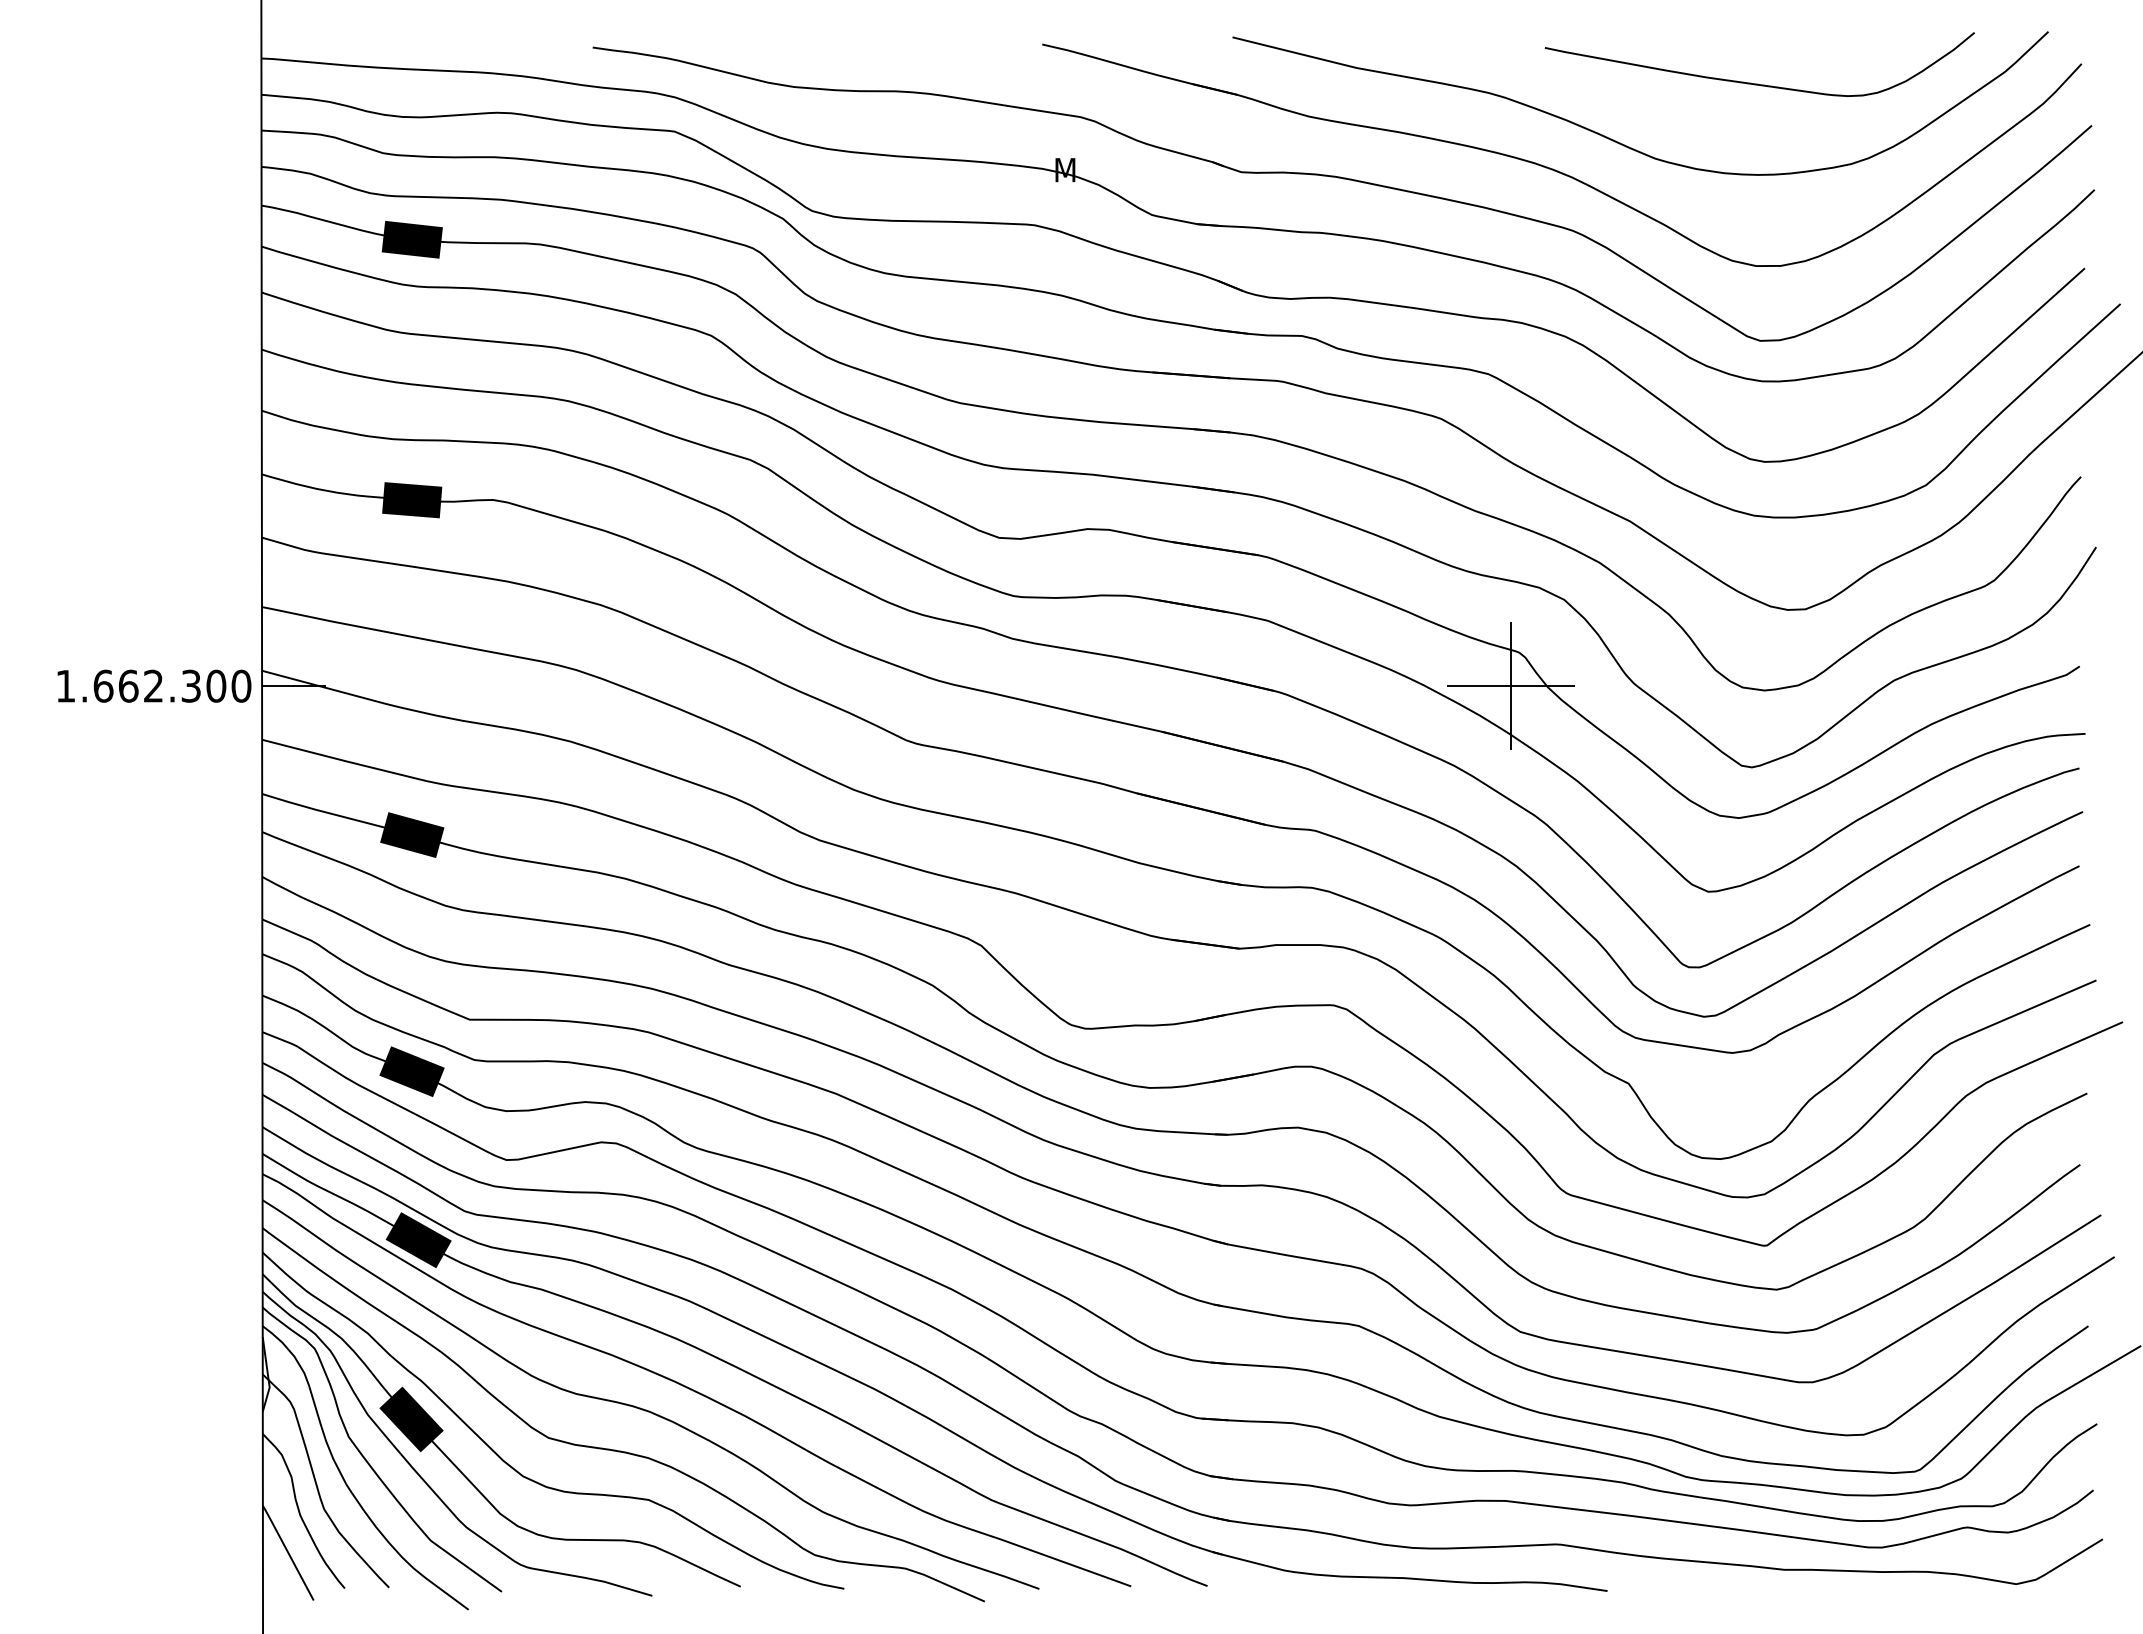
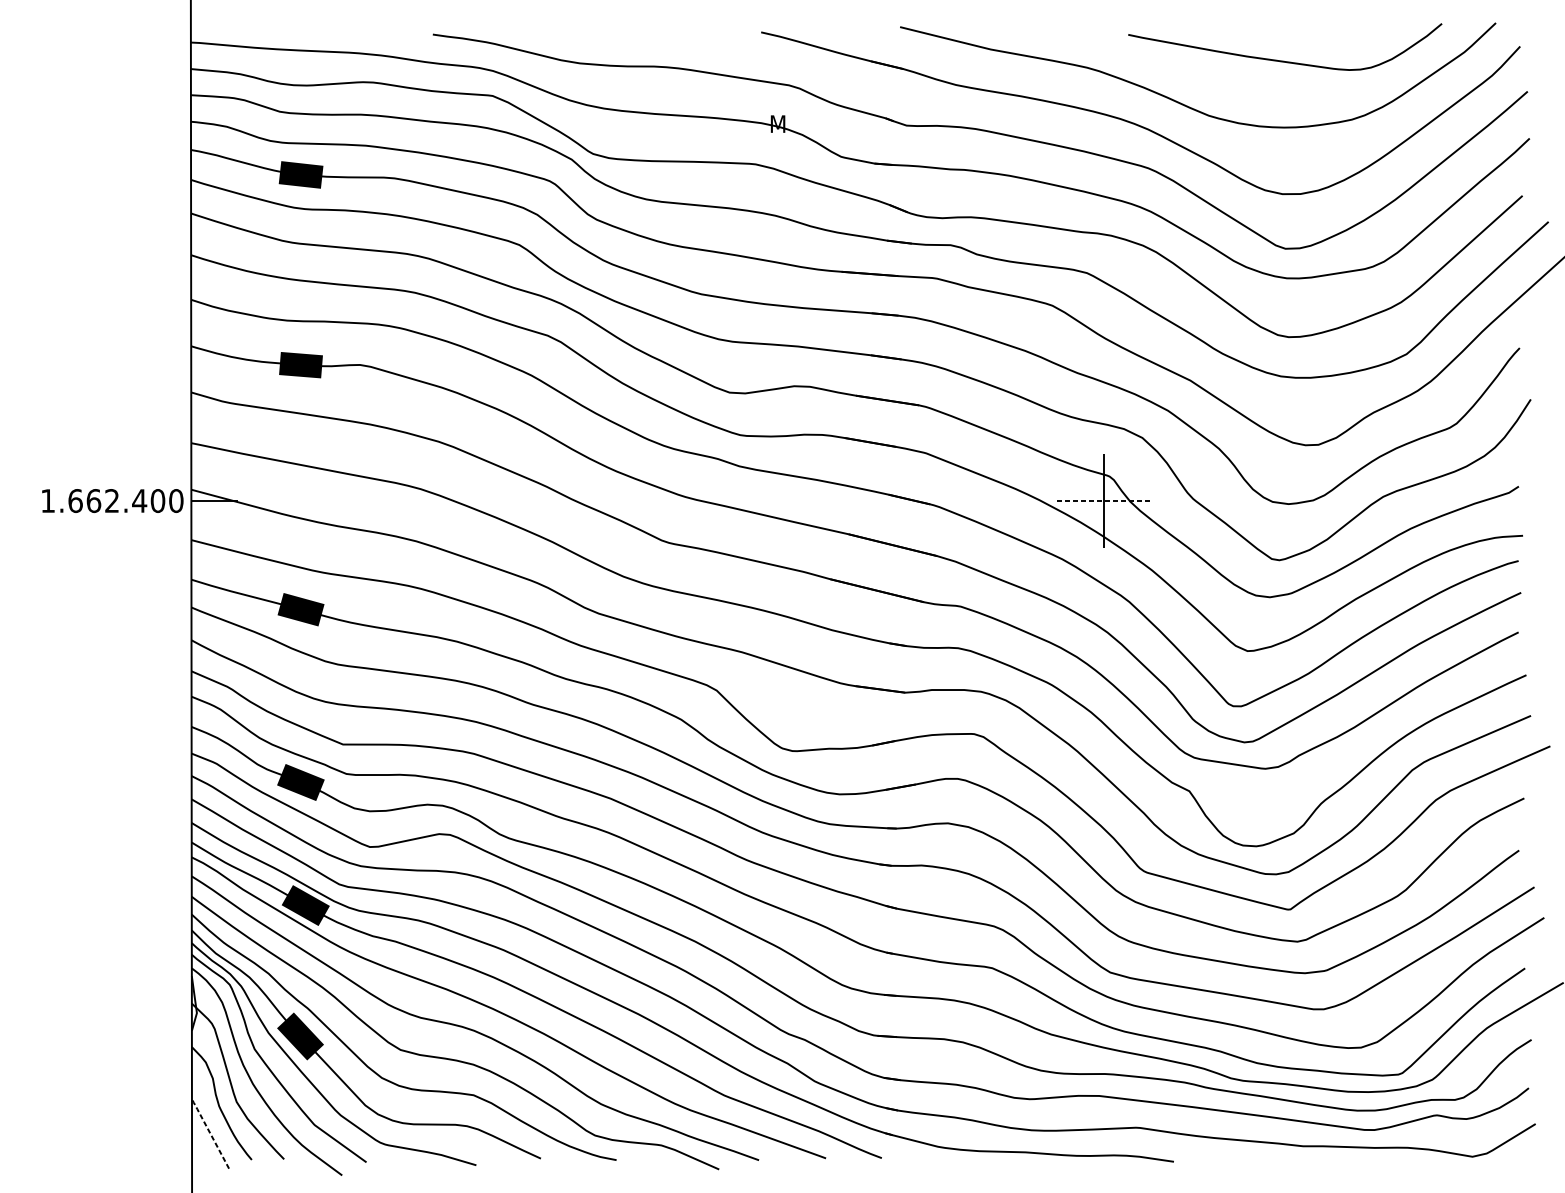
text: (190, 685) -> (139, 500), 1.662.300 -> 1.662.400
line: (1511, 686) -> (1103, 501), solid -> dashed
line: (287, 1551) -> (209, 1132), solid -> dashed

